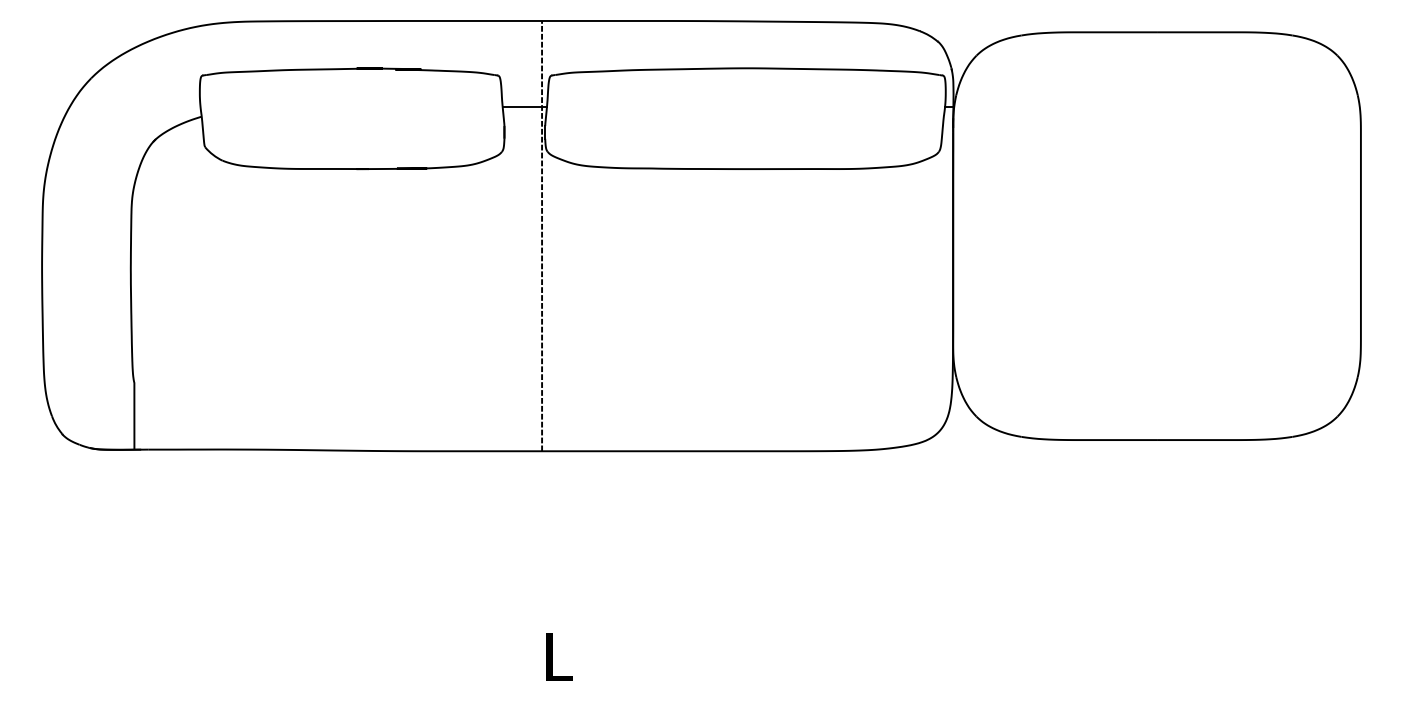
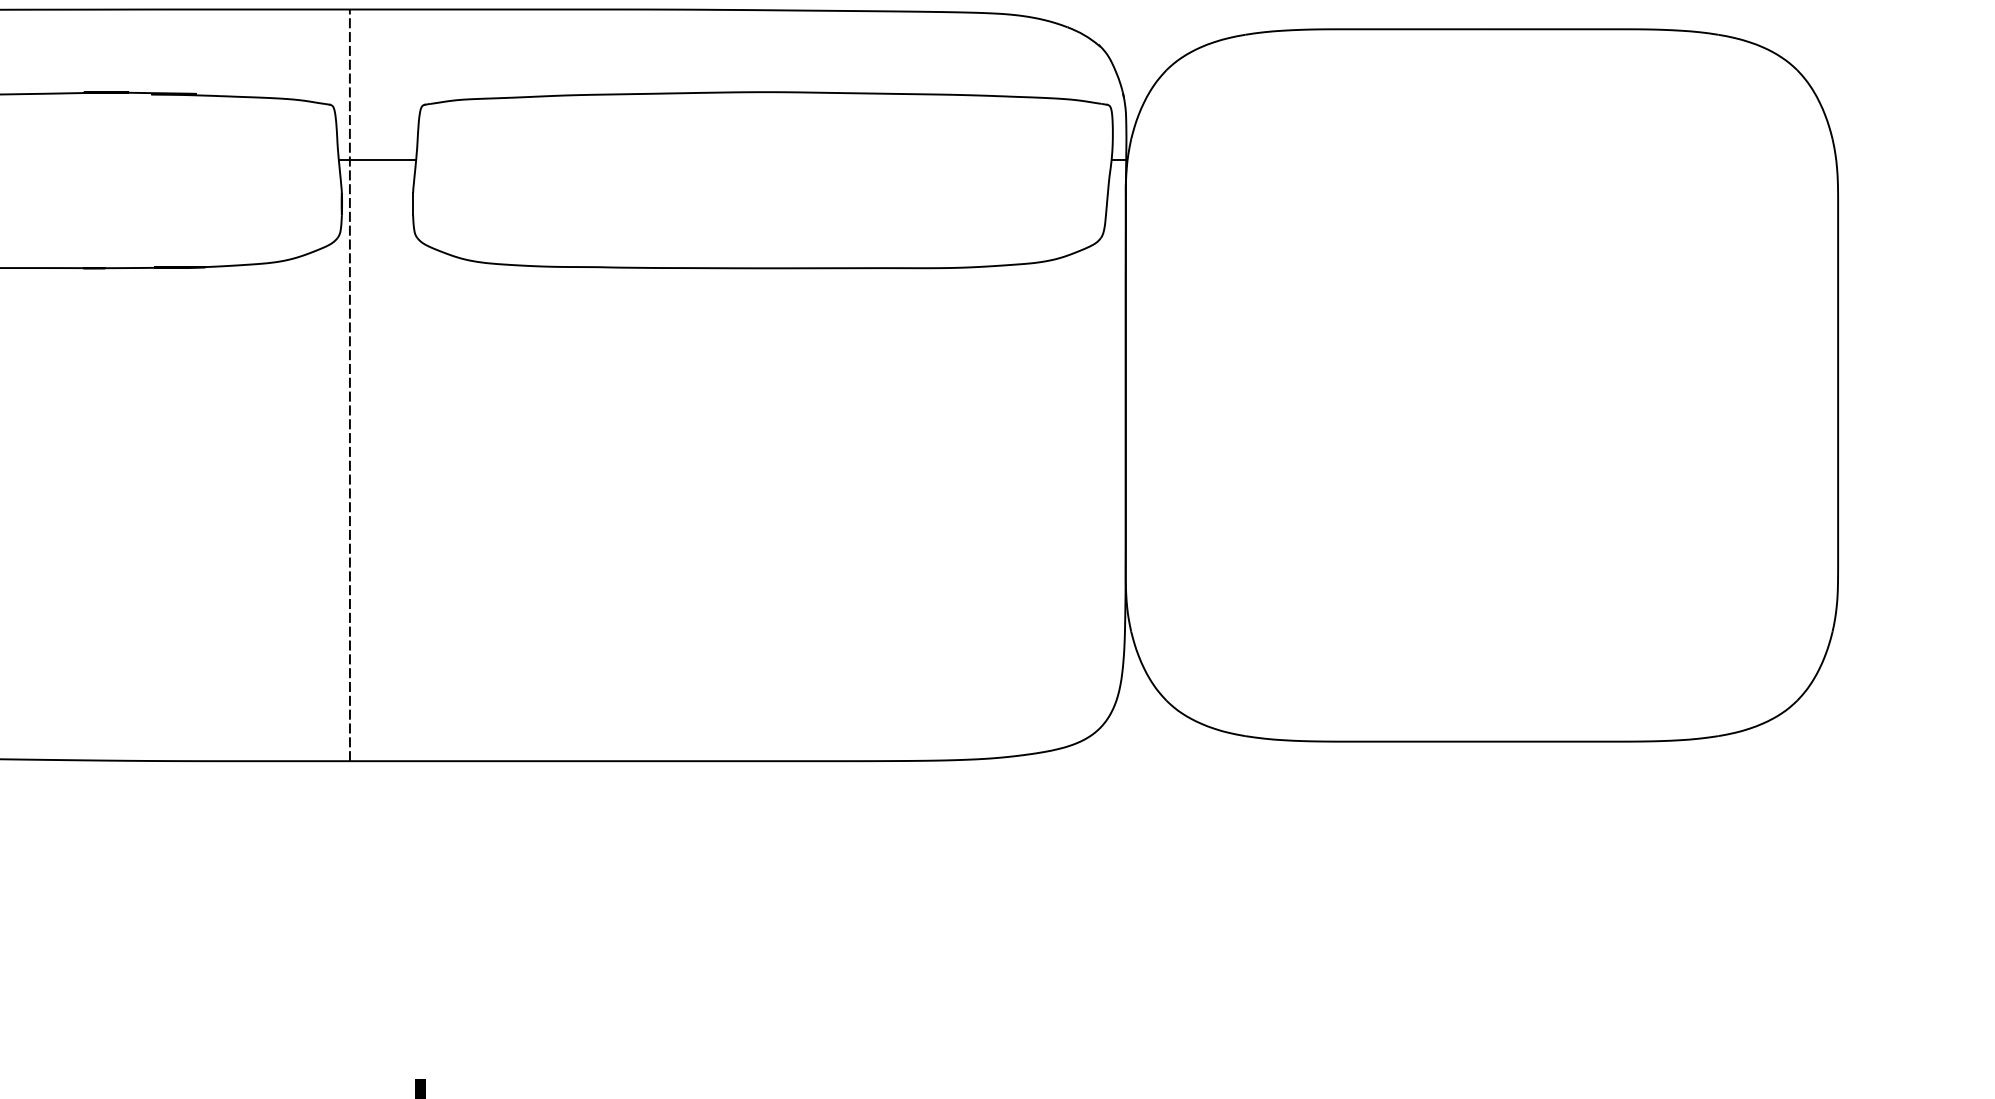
line: (542, 236) -> (350, 385), moved

